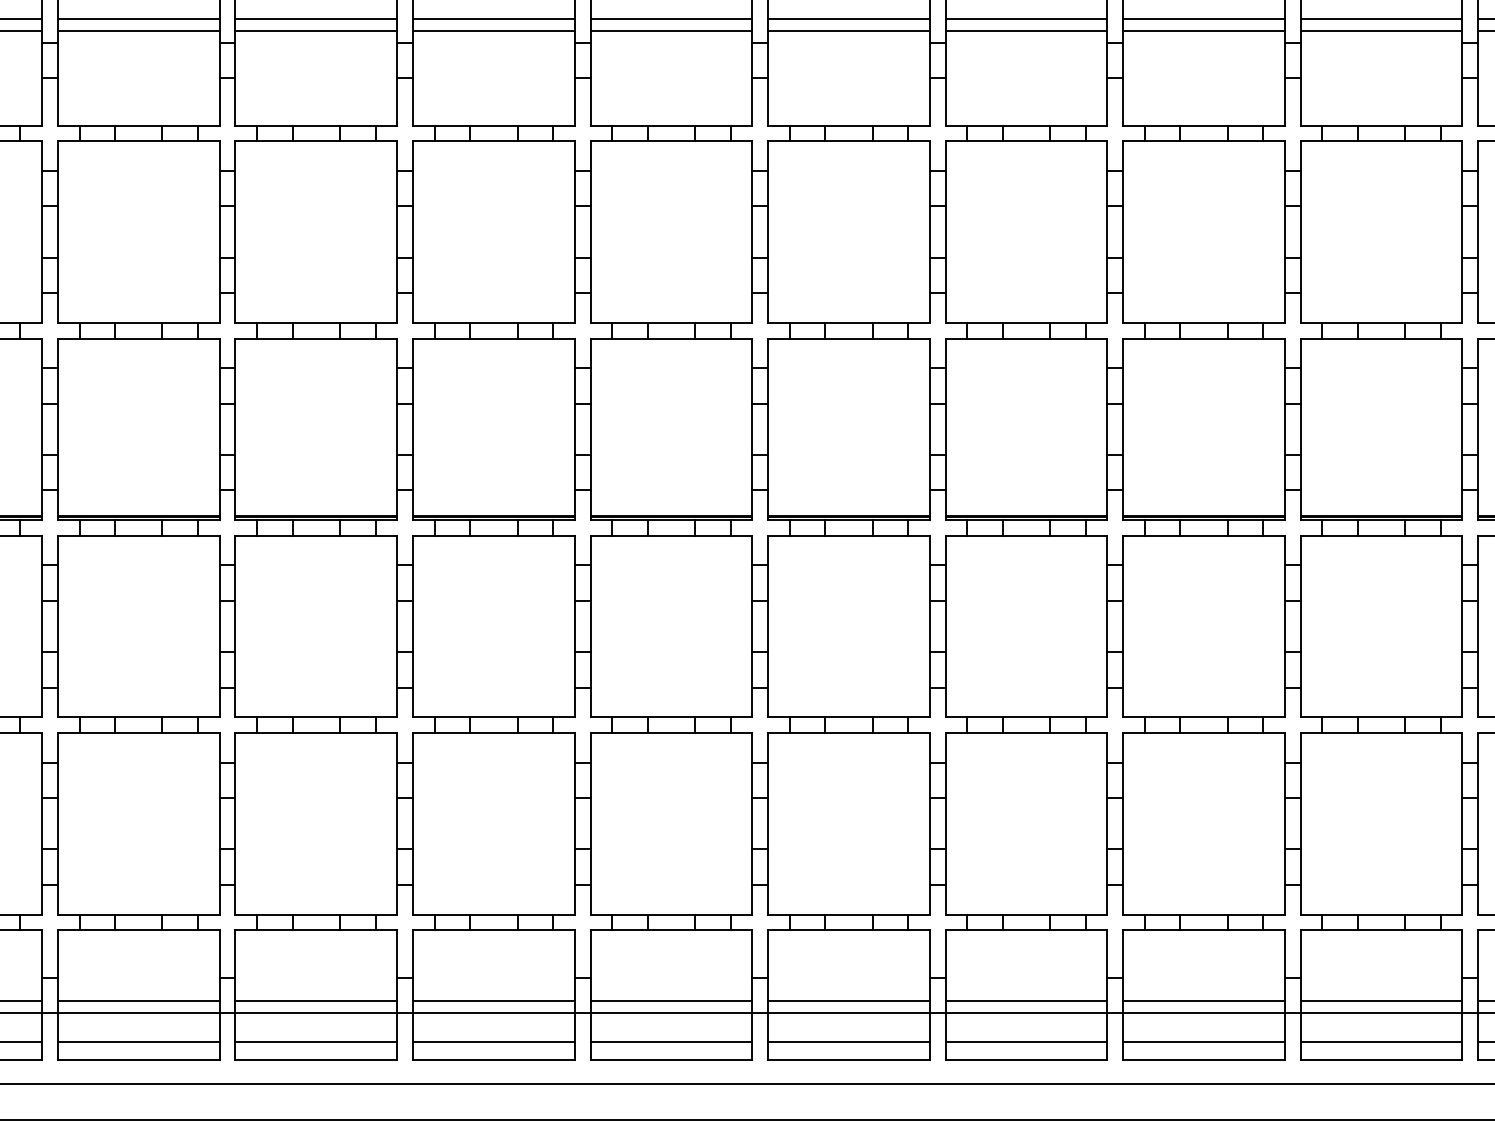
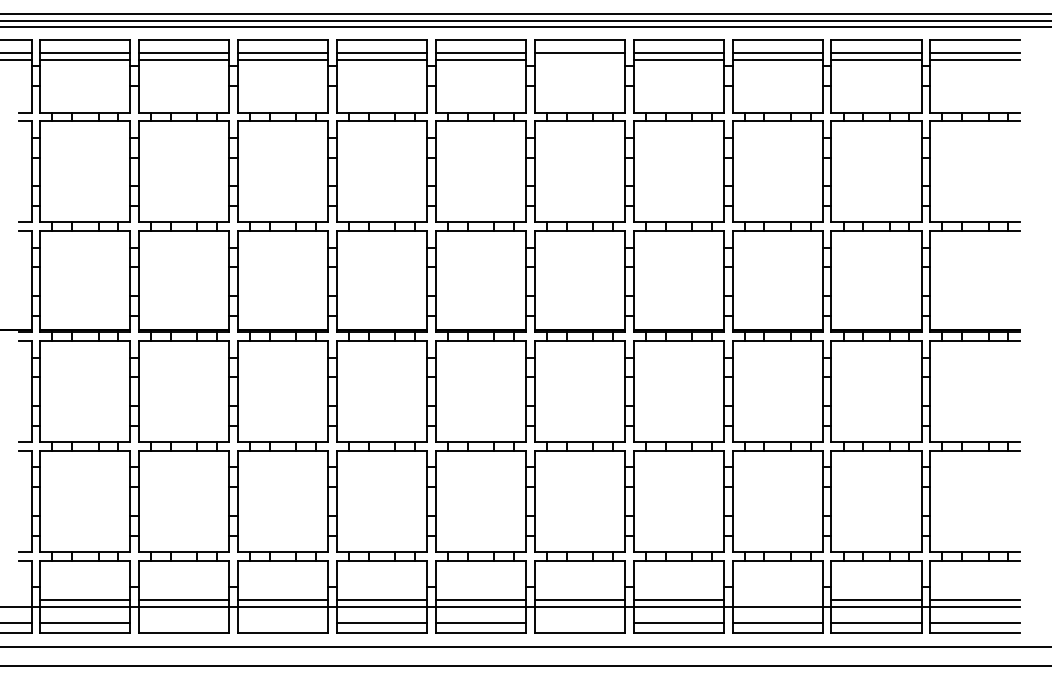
line: (848, 30) -> (579, 59), removed
line: (1203, 1001) -> (777, 600), removed
line: (139, 1040) -> (184, 622), removed
line: (316, 1040) -> (283, 622), removed
line: (848, 1040) -> (579, 622), removed

